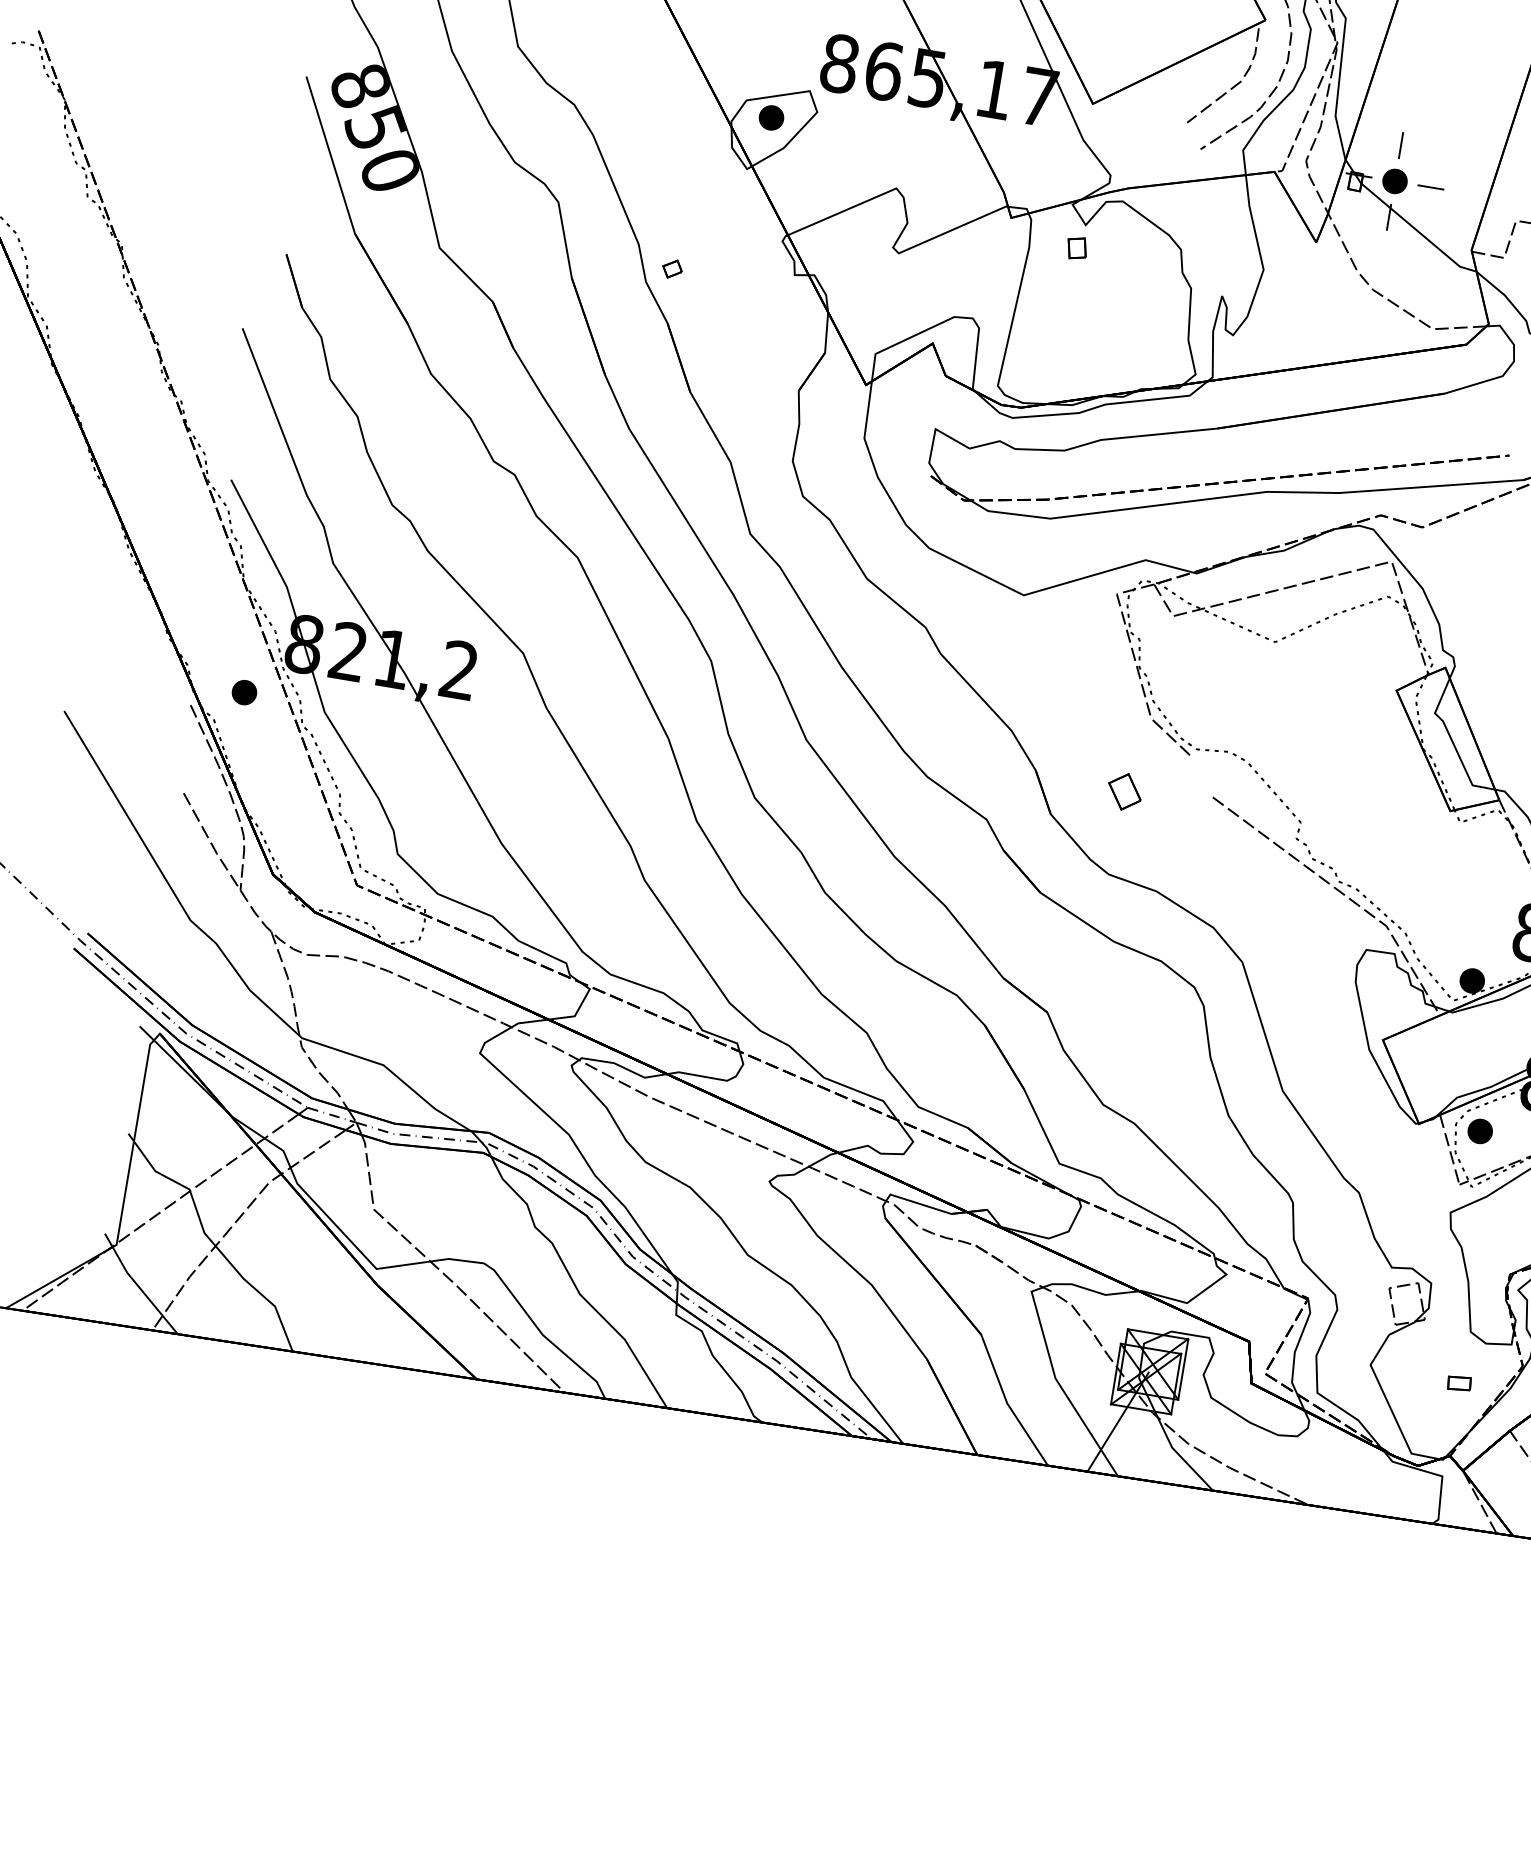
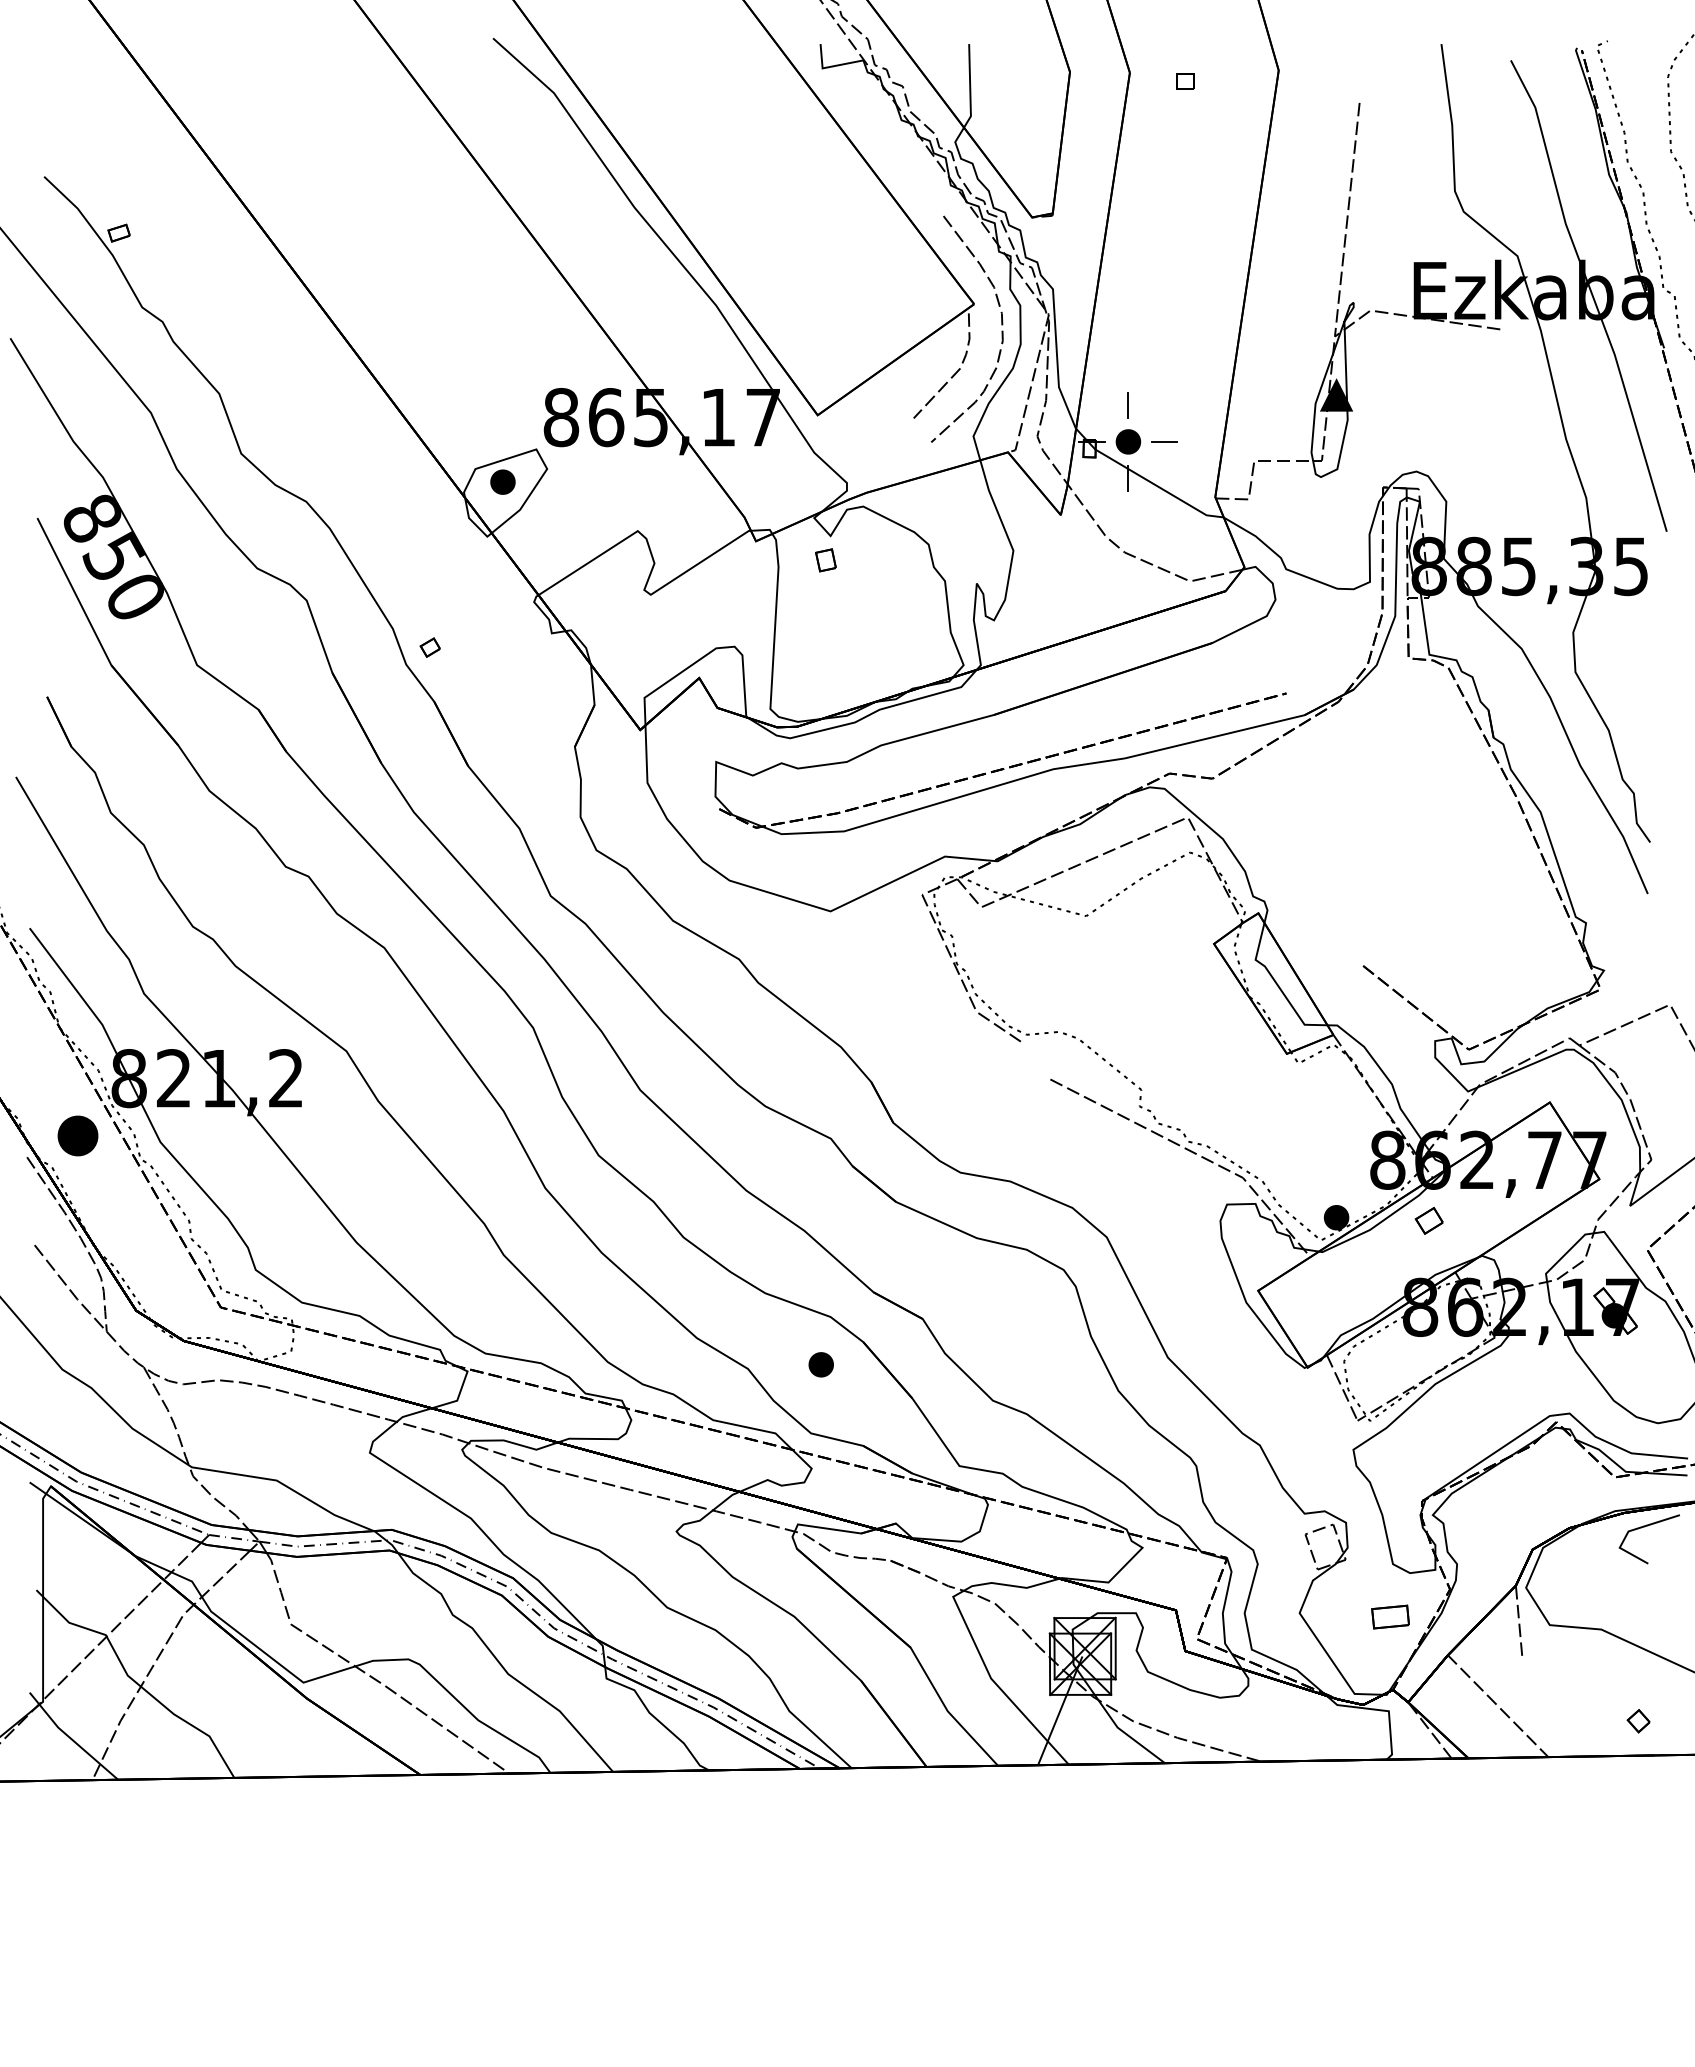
part: (244, 692) -> (77, 1135), size x1.6
part: (1124, 791) -> (962, 1088), removed
part: (1479, 1131) -> (820, 1364), moved
part: (1458, 1383) -> (1389, 1616), size x1.6

